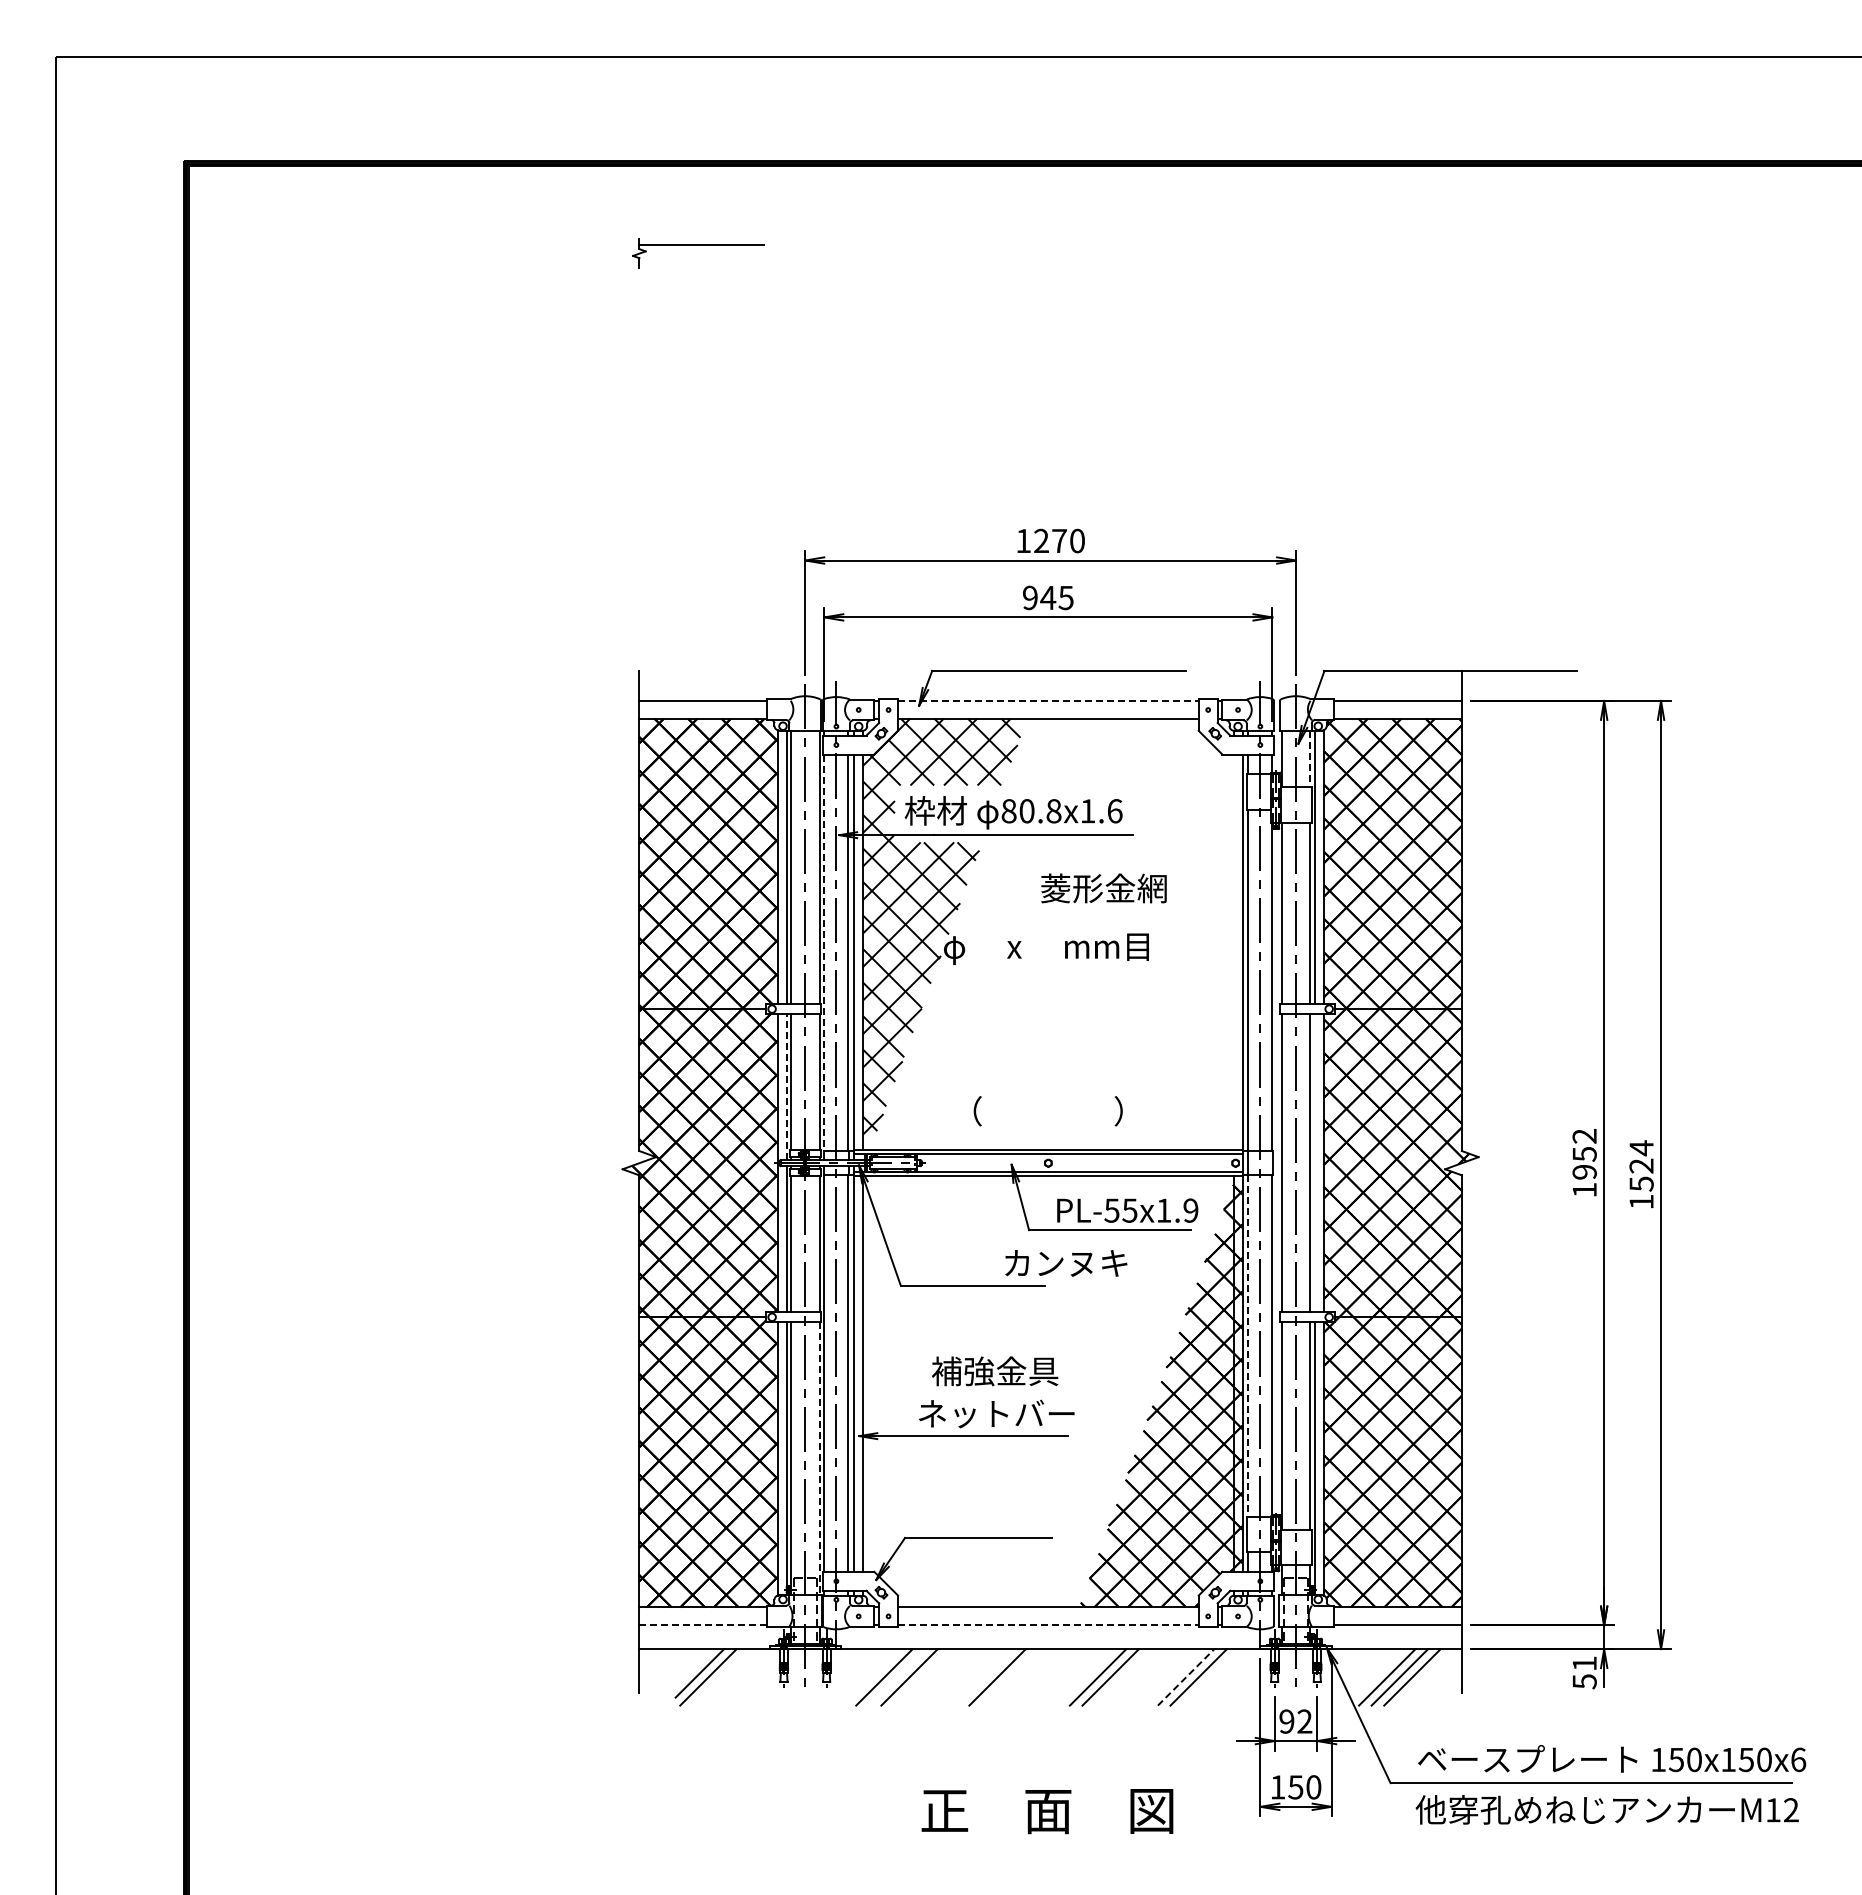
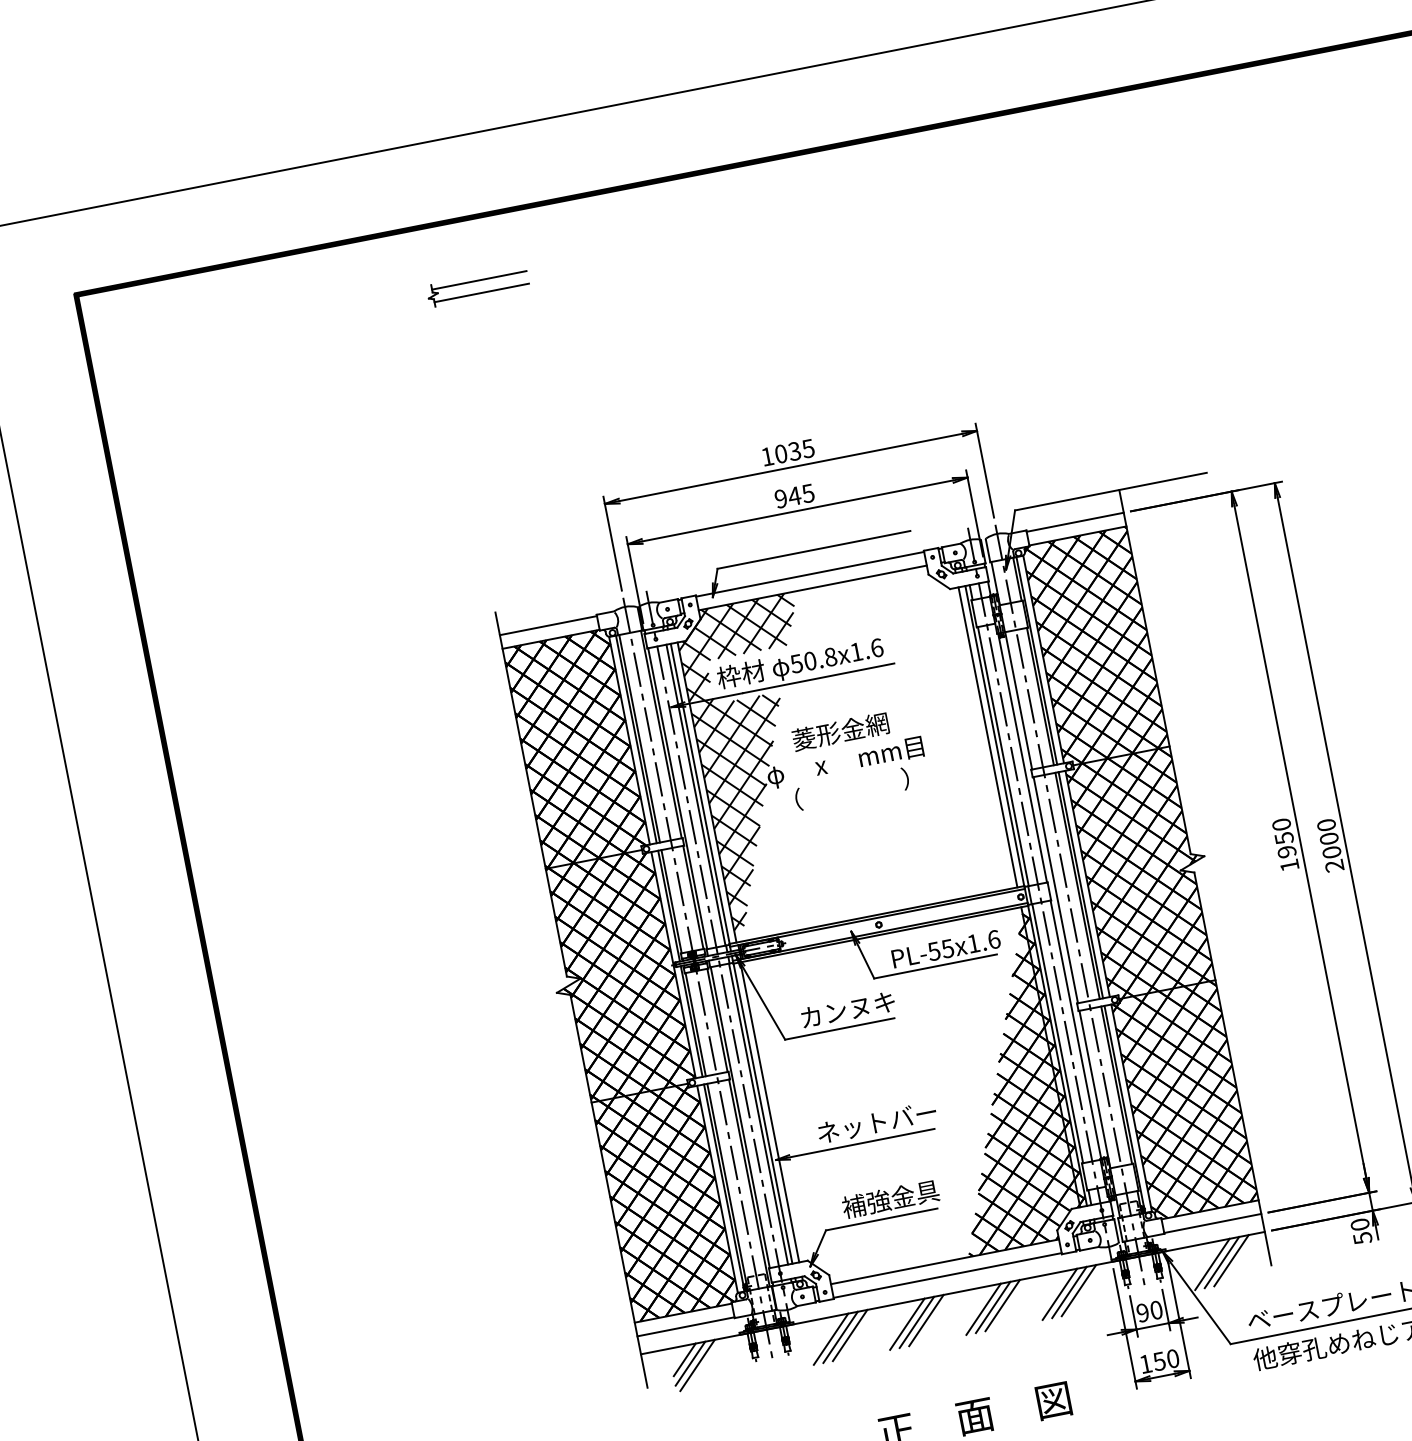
line: (701, 261) -> (481, 292), added
text: (1059, 540) -> (794, 450), 1270 -> 1035
line: (1048, 700) -> (810, 573), dashed -> solid
line: (1310, 759) -> (1017, 579), dashed -> solid
text: (1008, 811) -> (796, 664), 80.8x1.6 -> 50.8x1.6
text: (1103, 888) -> (840, 731), moved
line: (1233, 952) -> (987, 737), added
line: (824, 953) -> (677, 799), dashed -> solid
line: (786, 1086) -> (668, 905), dashed -> solid
text: (1047, 1111) -> (851, 789), moved
text: (1584, 1135) -> (1281, 824), 1952 -> 1950
line: (1314, 1163) -> (1080, 885), added
text: (1641, 1174) -> (1330, 845), 1524 -> 2000
text: (1190, 1210) -> (993, 939), PL-55x1.9 -> PL-55x1.6
text: (1066, 1263) -> (848, 1009), moved
line: (1248, 1345) -> (1057, 1033), dashed -> solid
text: (995, 1371) -> (891, 1199), moved
line: (819, 1459) -> (749, 1183), dashed -> solid
line: (702, 1625) -> (685, 1326), dashed -> solid
line: (1048, 1625) -> (947, 1275), dashed -> solid
text: (1584, 1663) -> (1359, 1224), 51 -> 50
line: (693, 1667) -> (684, 1360), added
line: (896, 1677) -> (840, 1337), added
line: (984, 1677) -> (906, 1324), added
line: (1009, 1677) -> (925, 1320), added
line: (1085, 1677) -> (983, 1309), added
line: (1186, 1677) -> (1060, 1294), dashed -> solid
line: (1211, 1677) -> (1079, 1290), added
text: (1304, 1721) -> (1156, 1310), 92 -> 90

